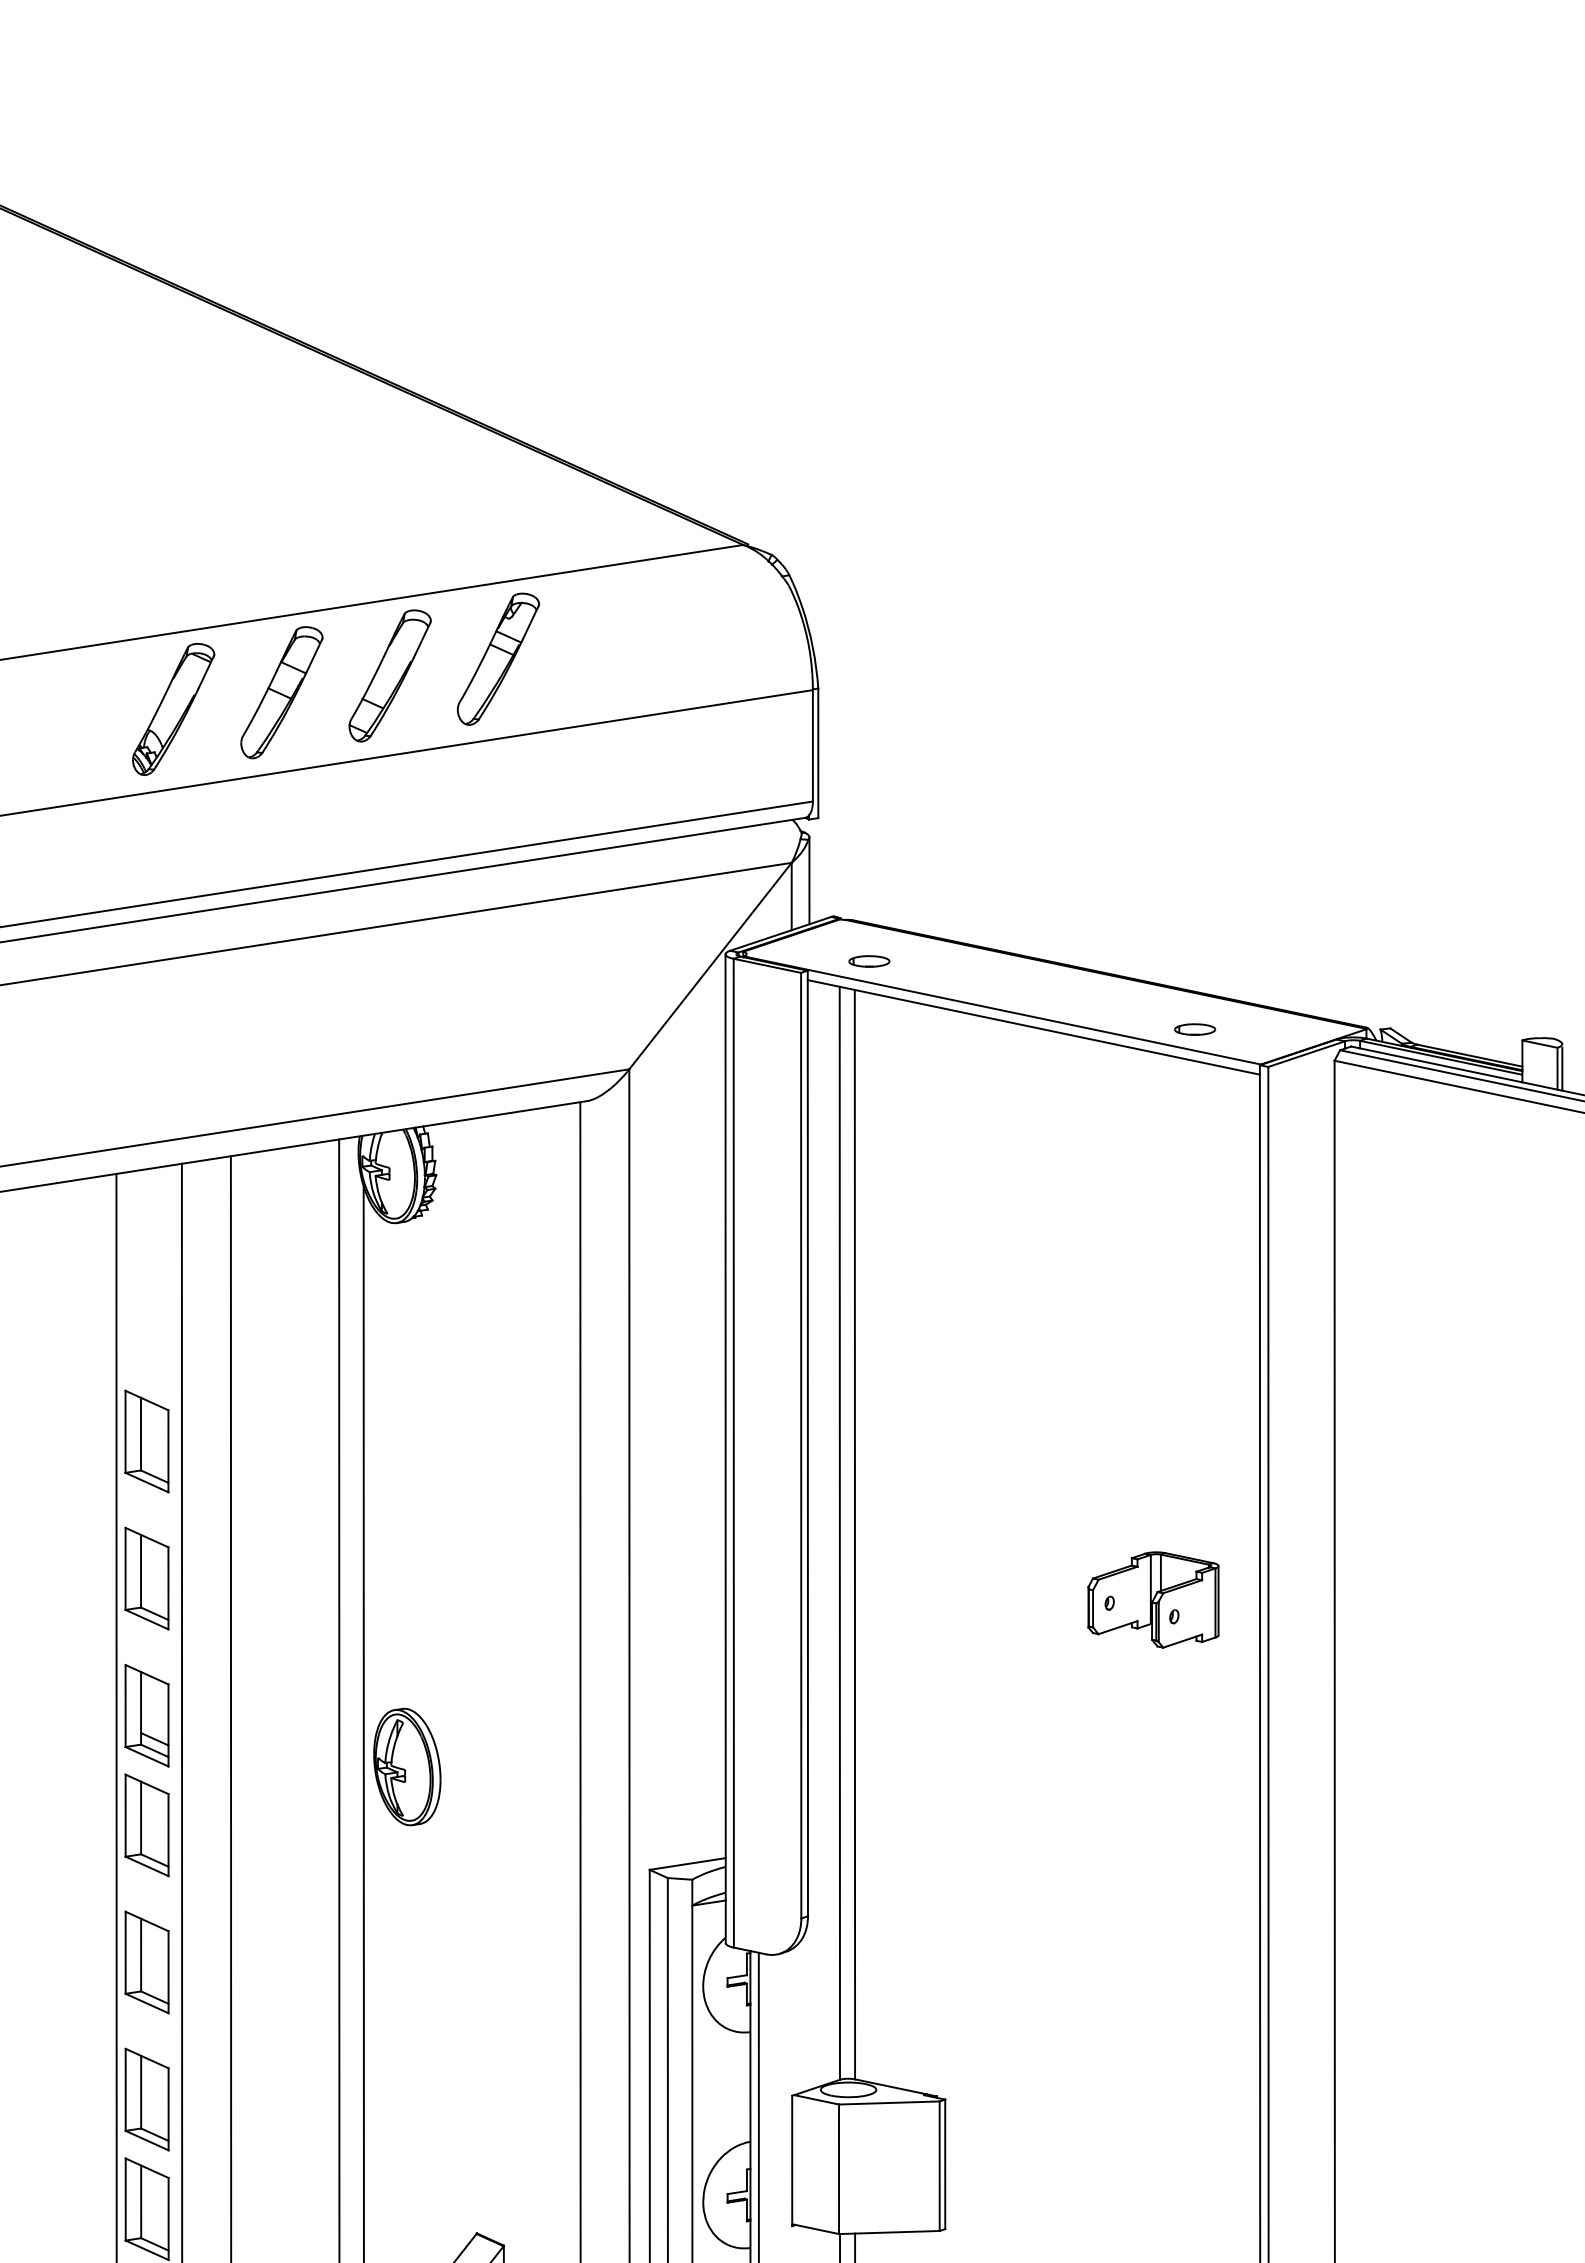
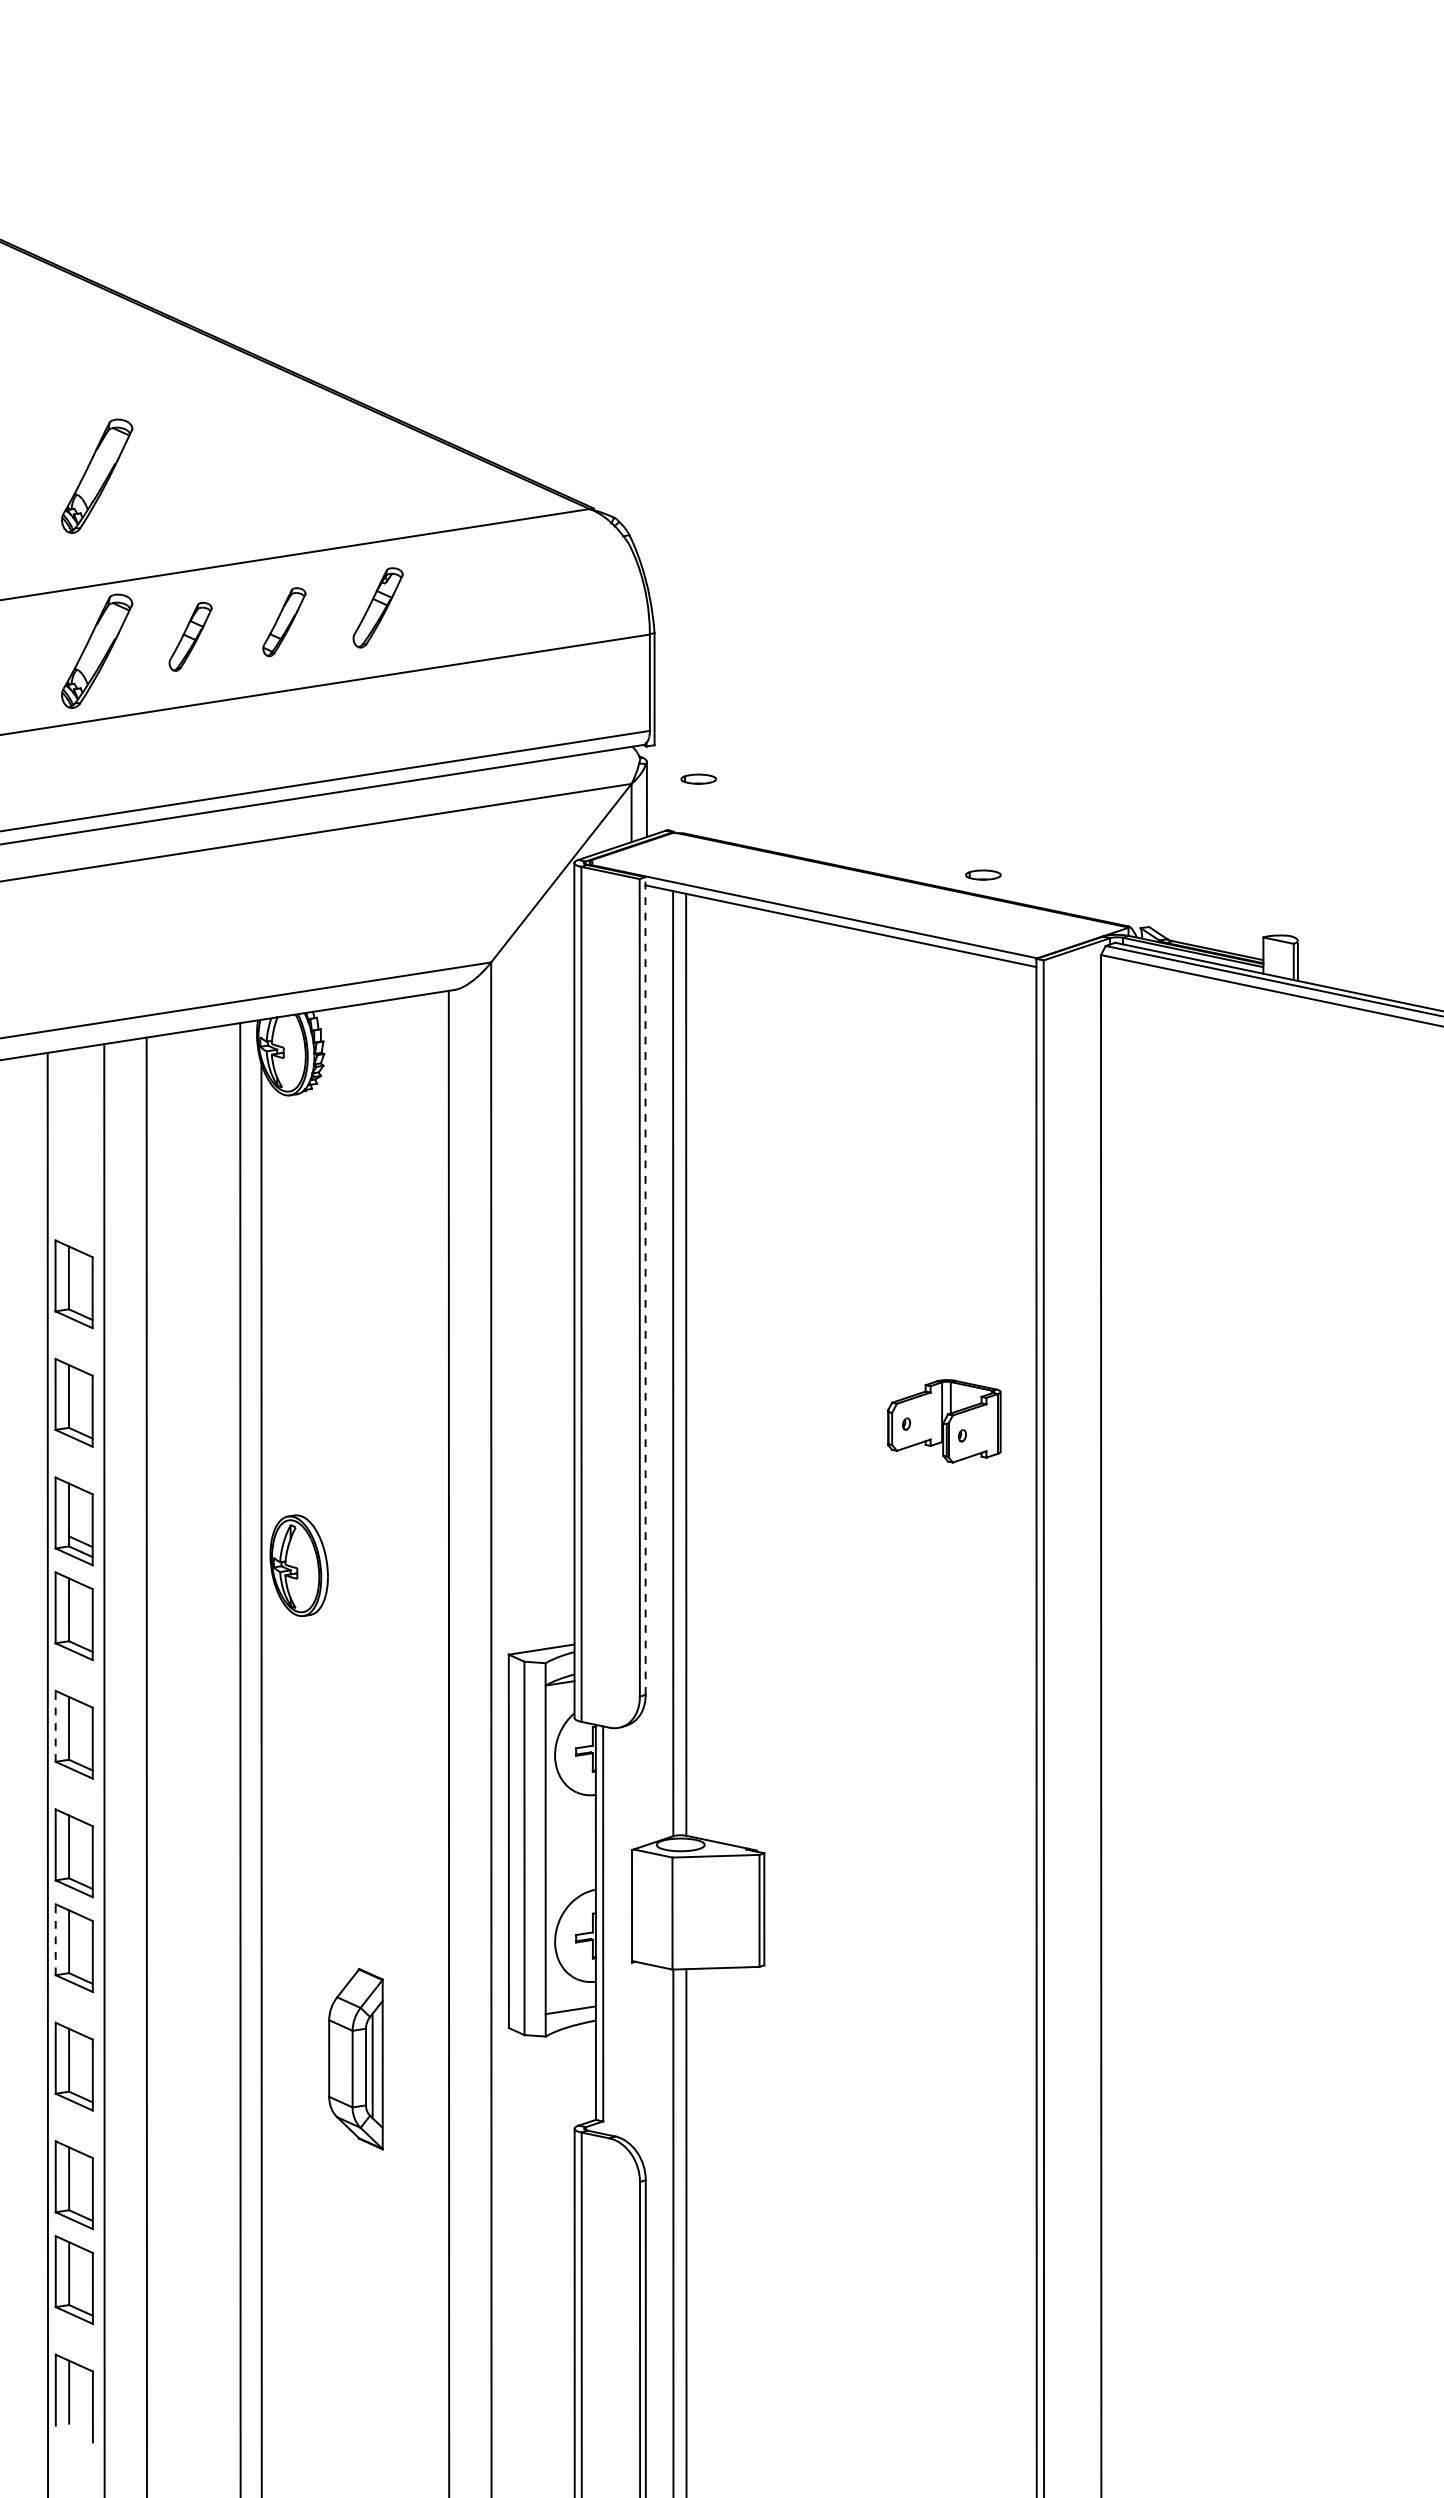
part: (174, 506) -> (97, 475), added
part: (499, 658) -> (378, 607), size x0.7
part: (390, 675) -> (284, 621), size x0.6
part: (281, 692) -> (190, 636), size x0.6
part: (869, 960) -> (698, 778), moved
part: (1195, 1028) -> (983, 874), moved
line: (807, 1442) -> (645, 1285), solid -> dashed
line: (125, 1951) -> (55, 1725), solid -> dashed
line: (125, 2199) -> (55, 1939), solid -> dashed

